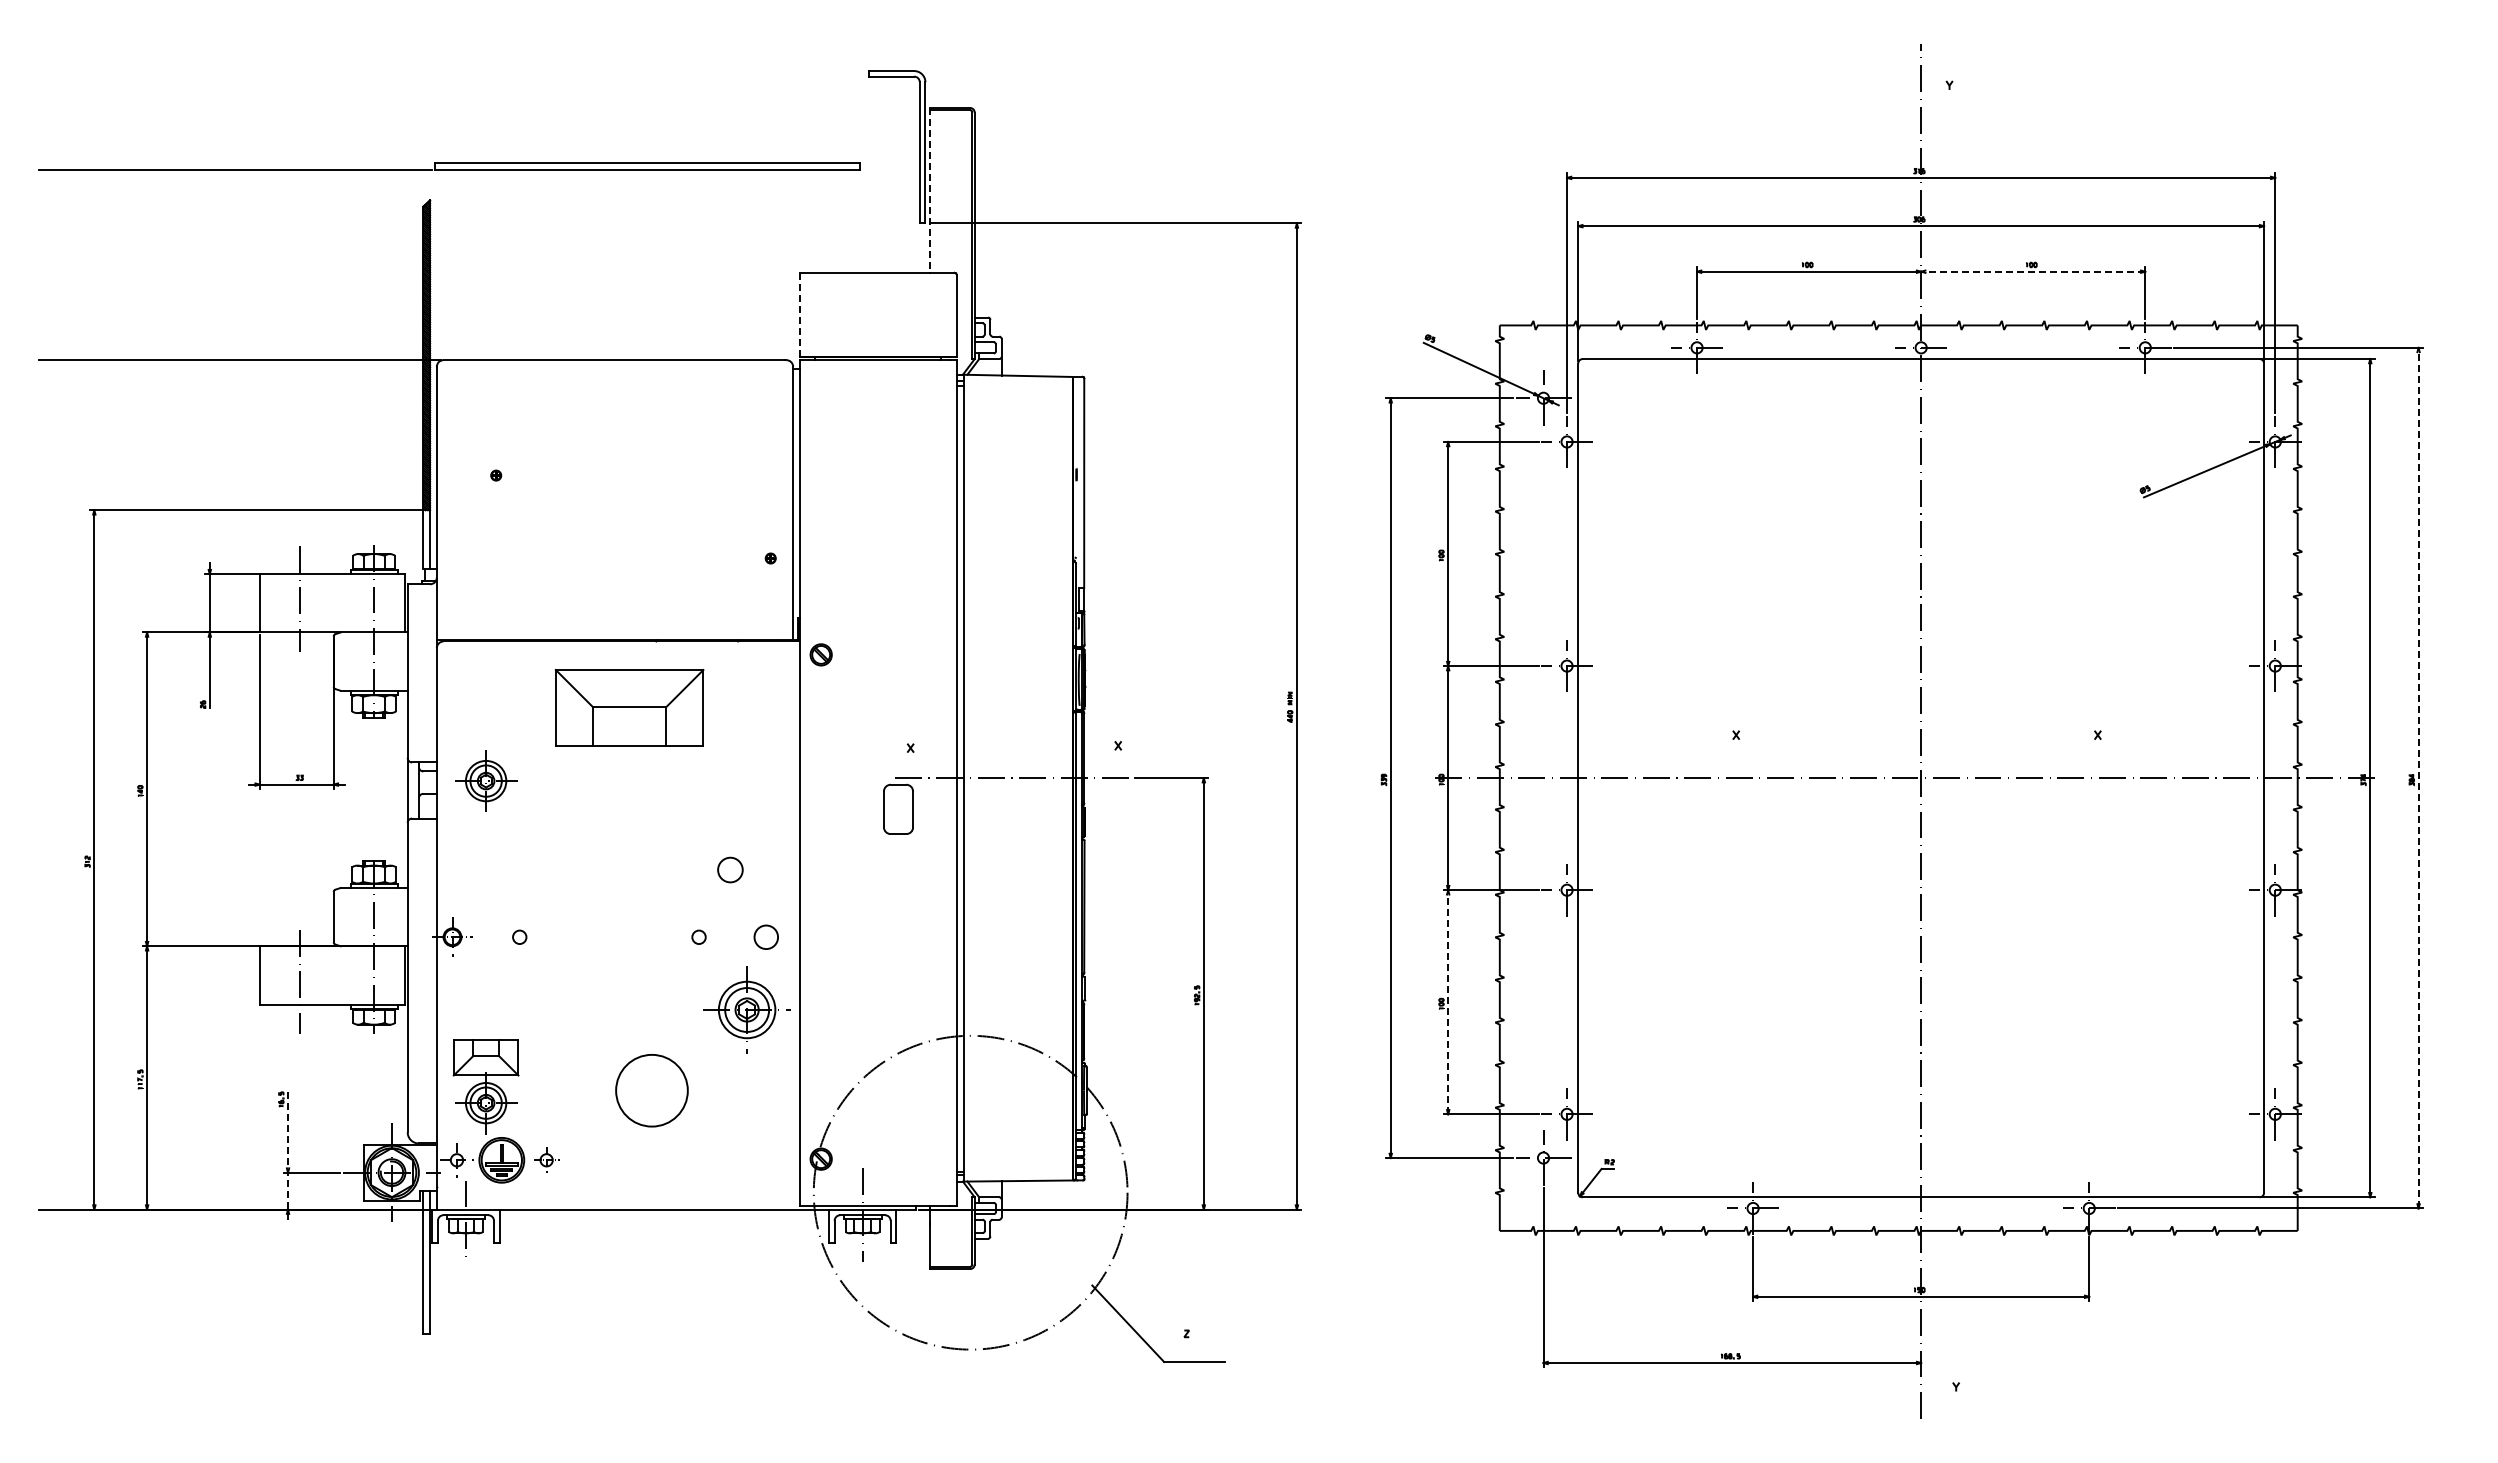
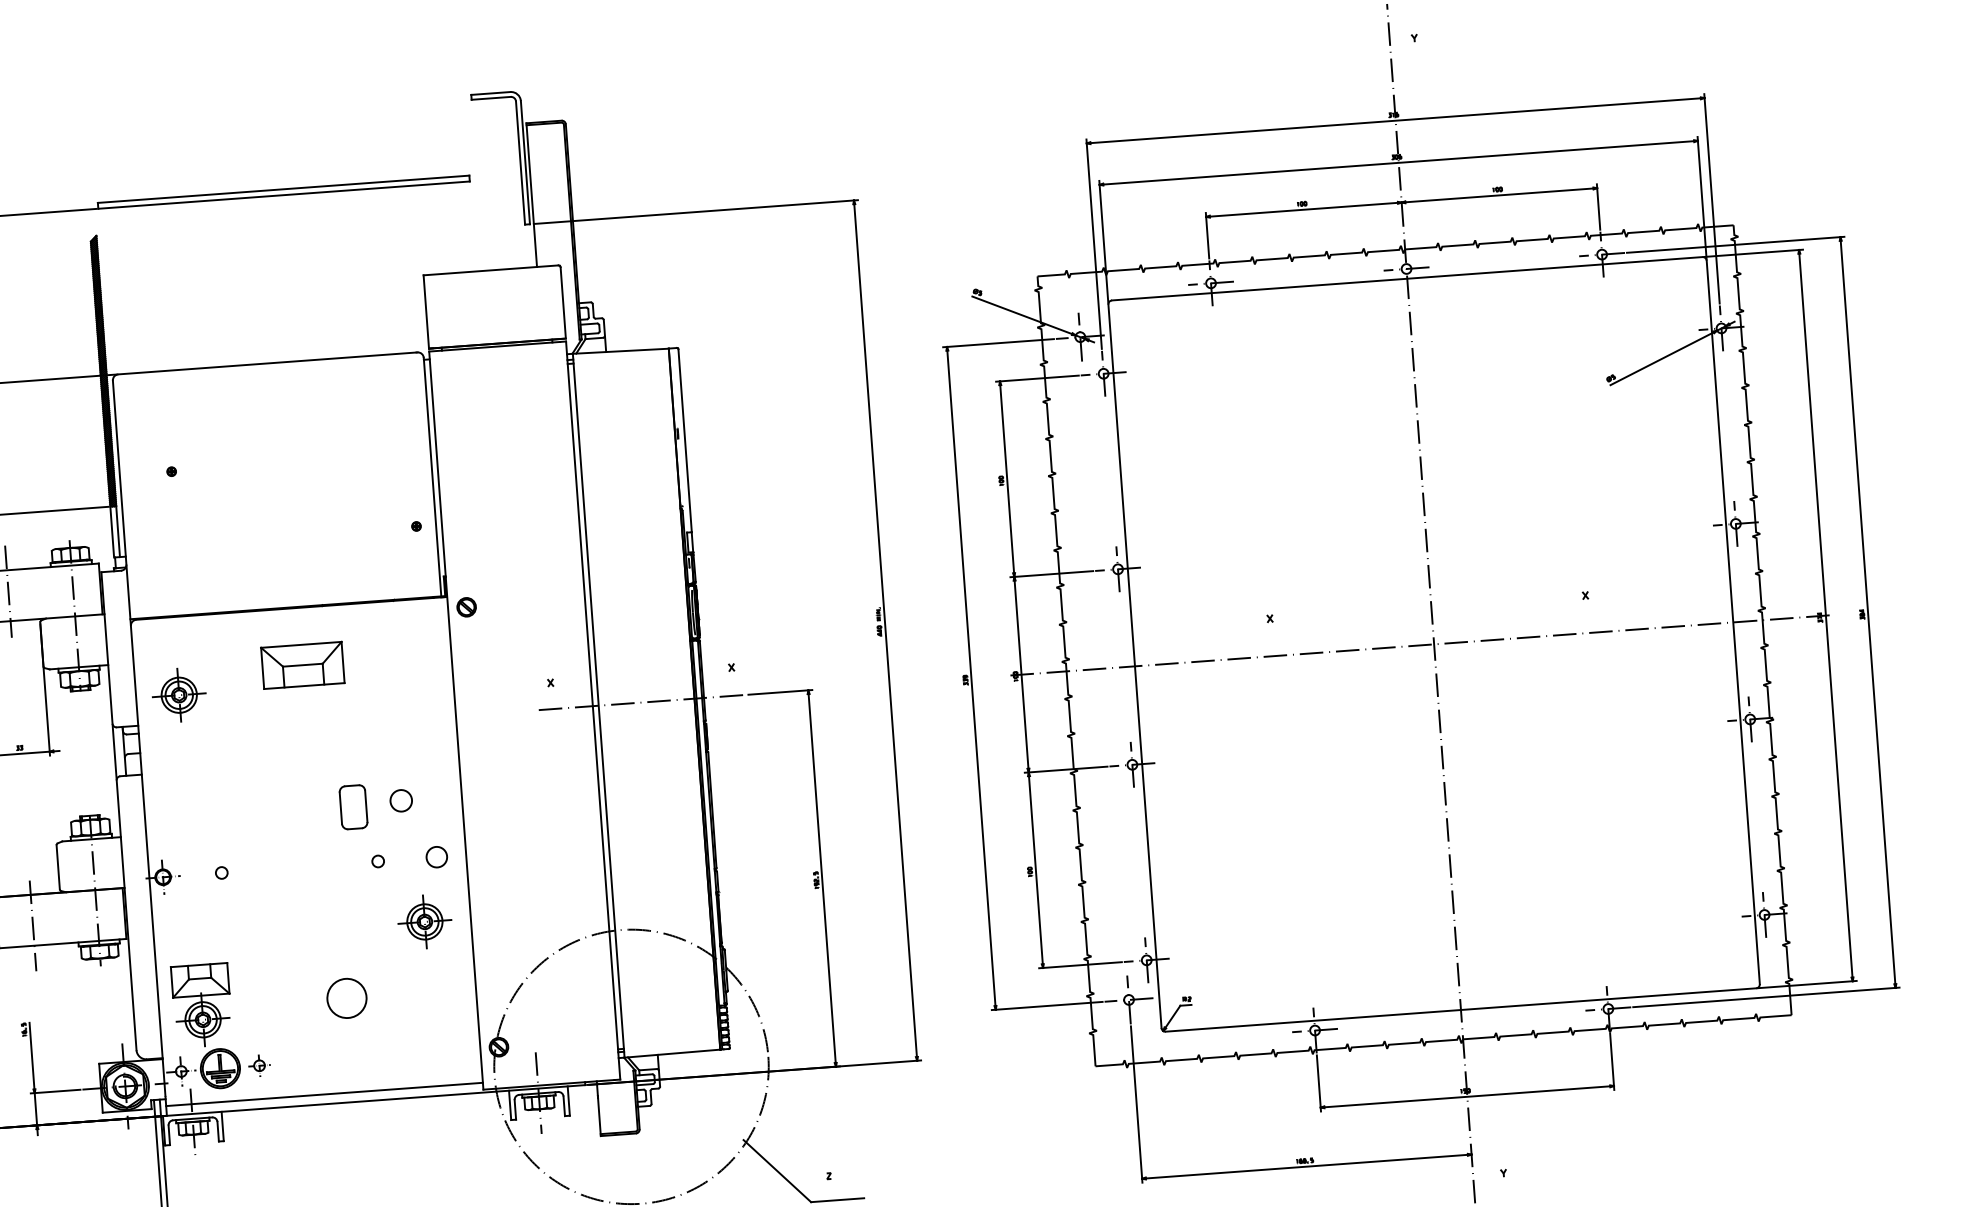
line: (929, 190) -> (531, 195), dashed -> solid
line: (2032, 271) -> (1498, 195), dashed -> solid
line: (799, 315) -> (425, 312), dashed -> solid
part: (629, 706) -> (302, 664), size x0.62
line: (2418, 777) -> (1867, 611), dashed -> solid
part: (486, 780) -> (179, 694), moved
part: (898, 809) -> (353, 807), moved
line: (1448, 1001) -> (1036, 869), dashed -> solid
part: (747, 1010) -> (425, 922), size x0.71
circle: (651, 1090) -> (346, 998), size x0.62
line: (288, 1156) -> (34, 1079), dashed -> solid
line: (617, 1198) -> (323, 1094), added

